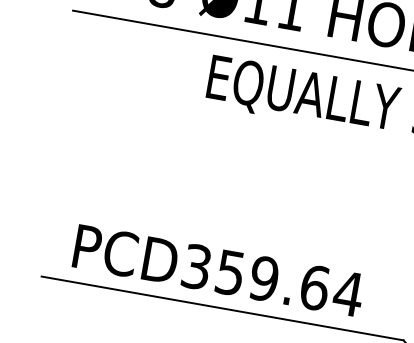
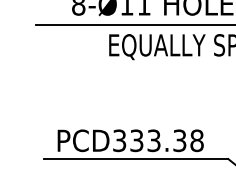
text: (290, 282) -> (167, 140), PCD359.64 -> PCD333.38

